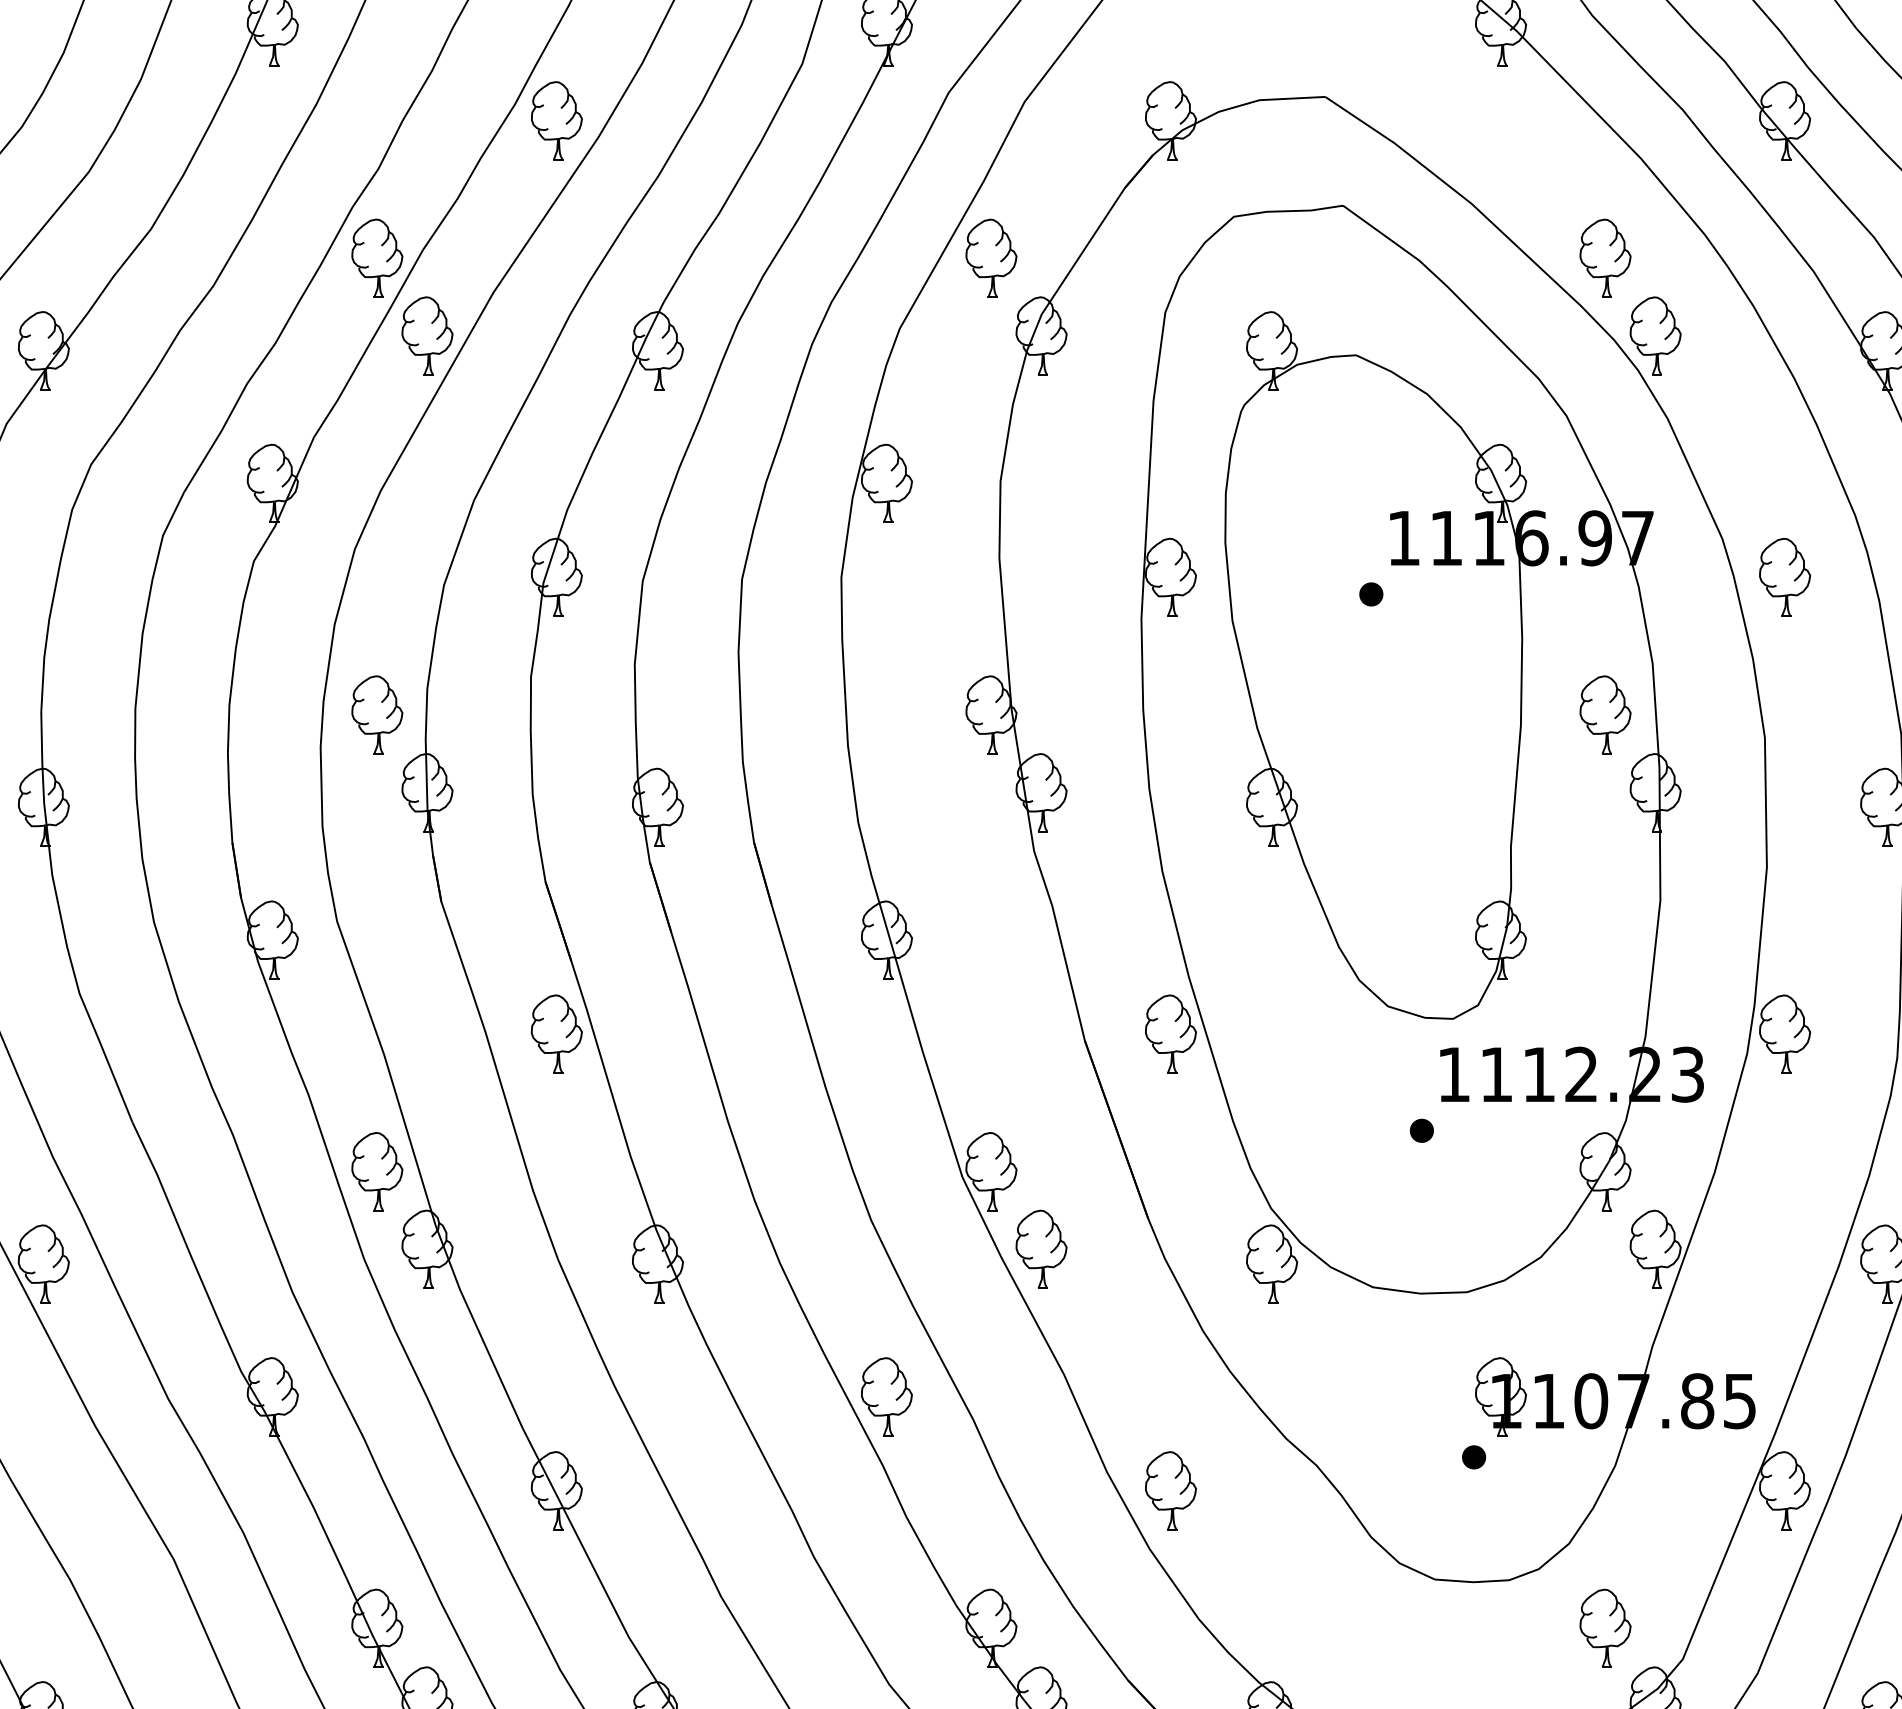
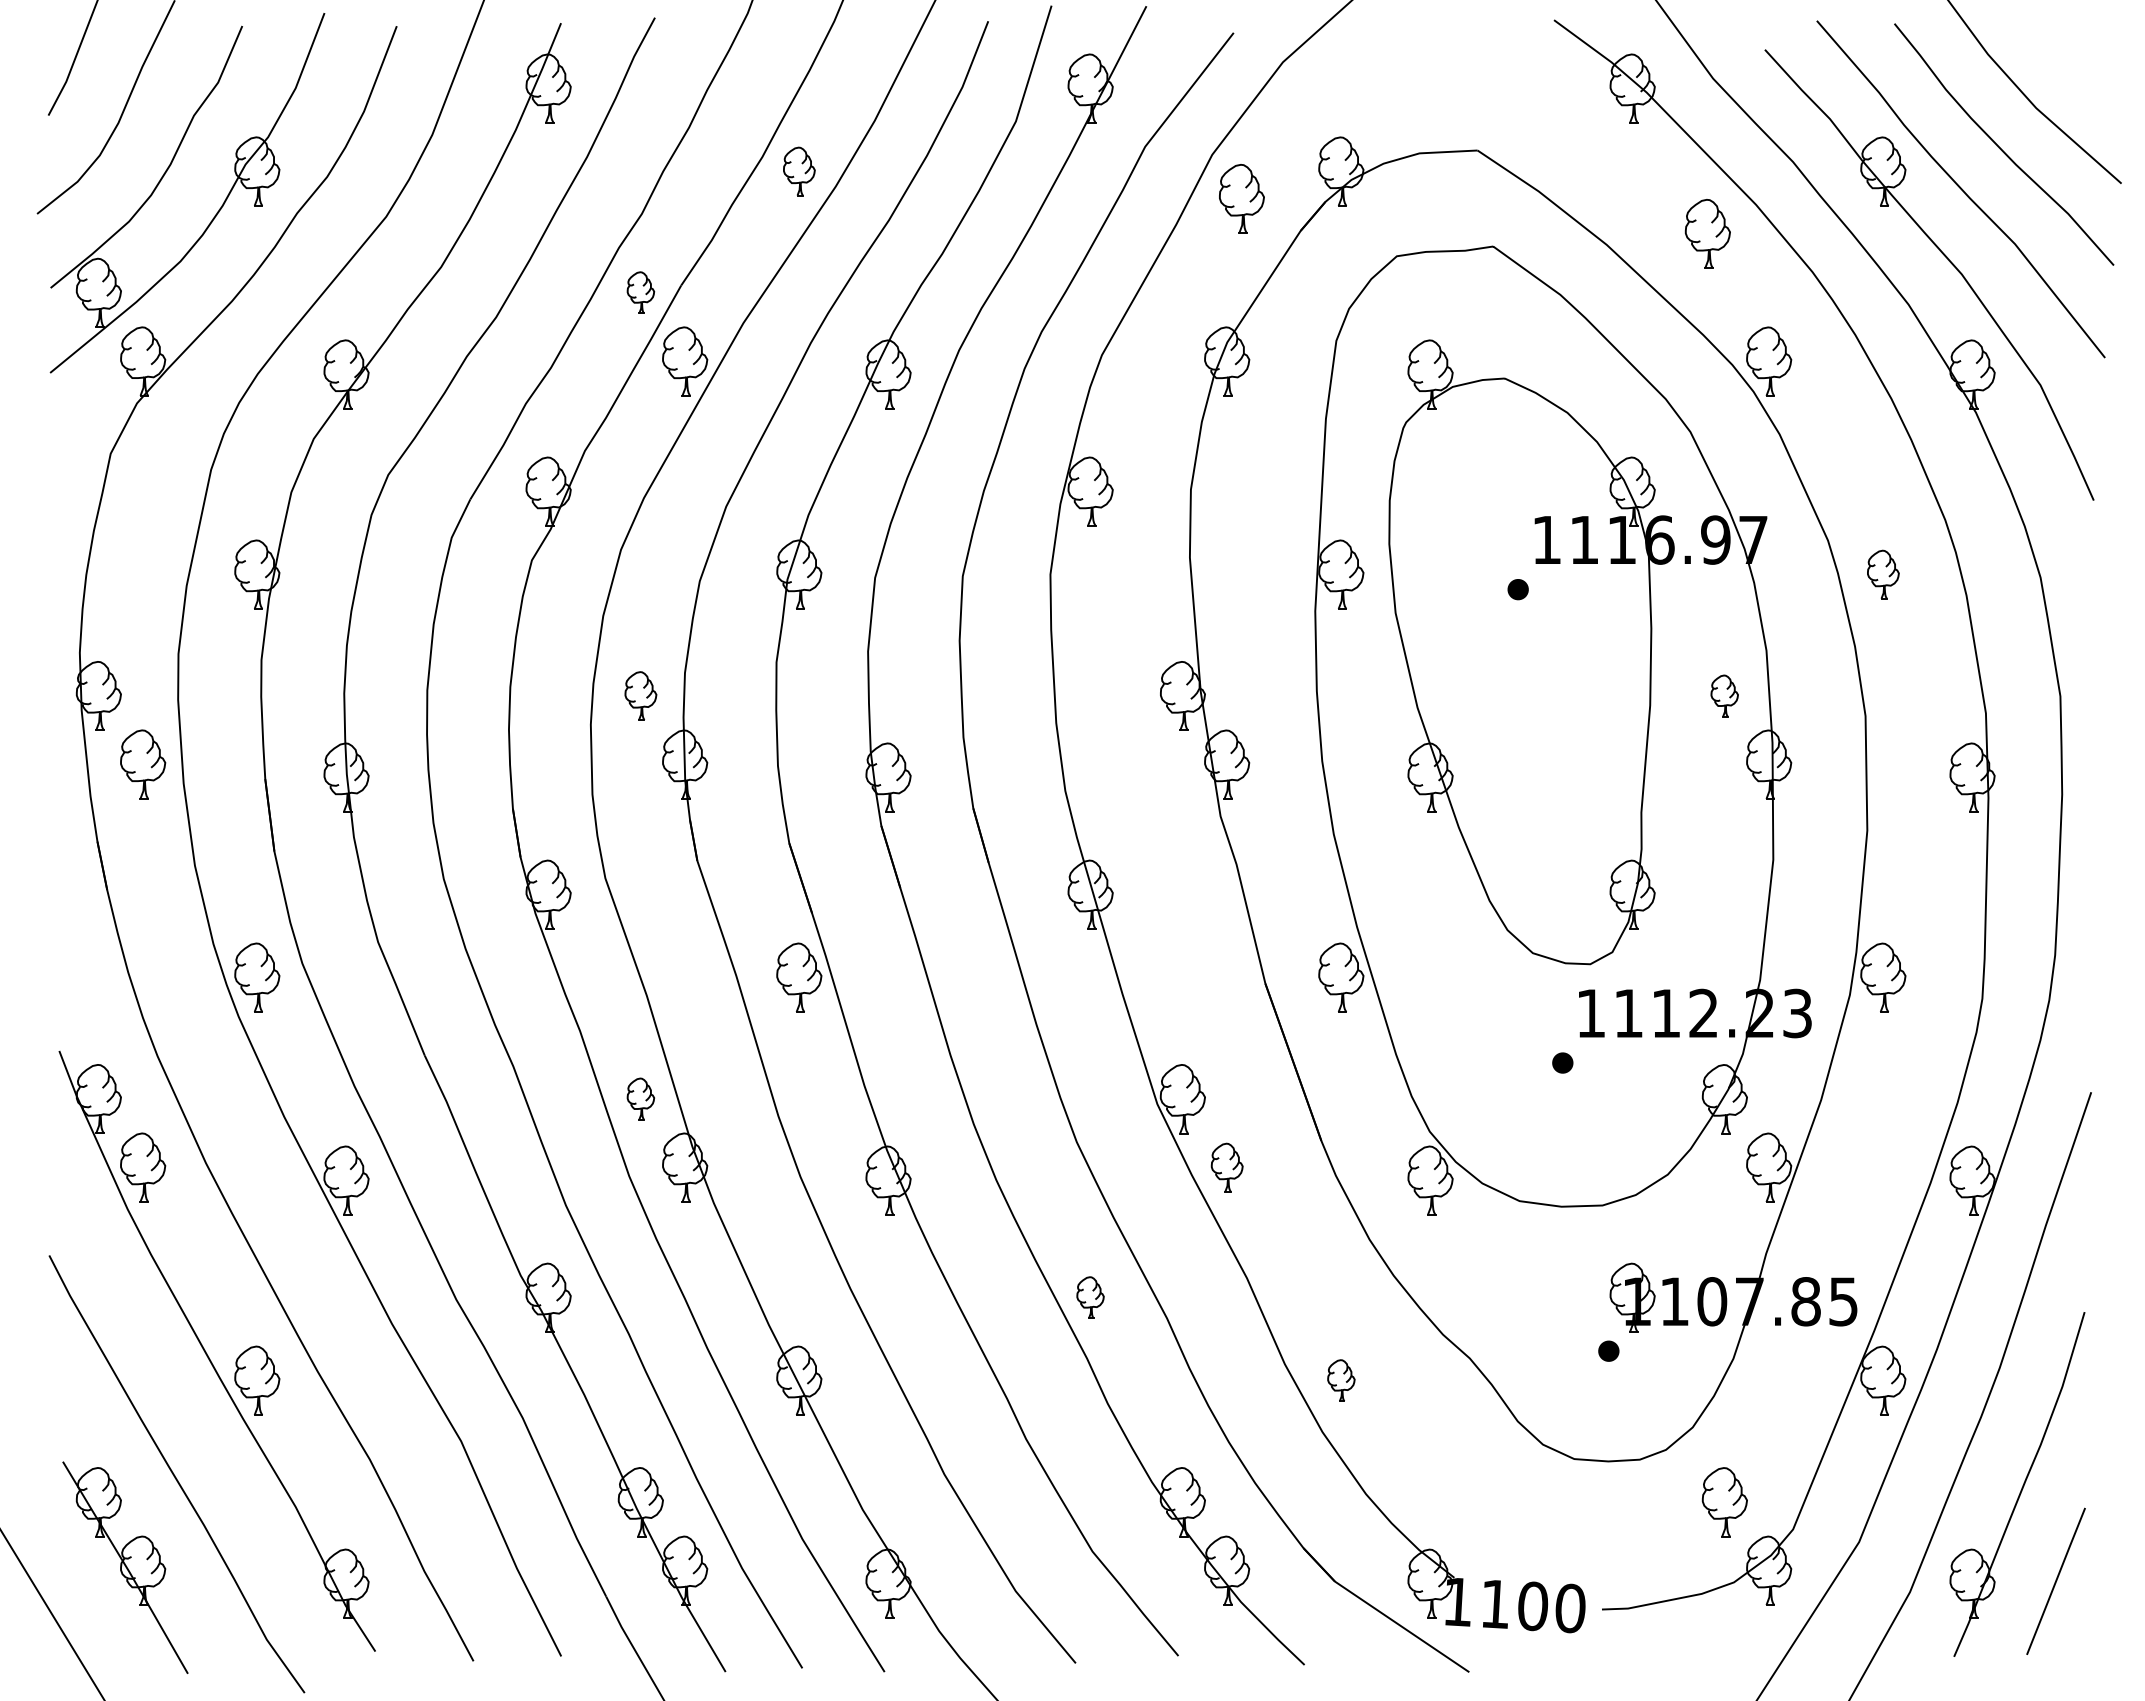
part: (557, 120) -> (799, 171), size x0.7
part: (376, 257) -> (640, 292), size x0.6
part: (991, 257) -> (1241, 198), moved
part: (1605, 257) -> (1707, 233), moved
part: (1785, 577) -> (1883, 574), size x0.7
part: (376, 714) -> (640, 695), size x0.7
part: (1605, 714) -> (1724, 695), size x0.6
part: (376, 1171) -> (640, 1098), size x0.6
part: (1041, 1249) -> (1227, 1167), size x0.7
part: (886, 1396) -> (1090, 1297), size x0.6
part: (1171, 1490) -> (1341, 1380), size x0.6

